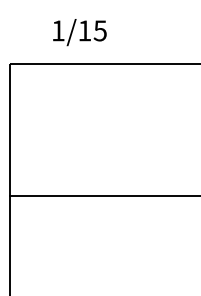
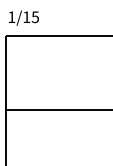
text: (79, 31) -> (23, 17), moved

